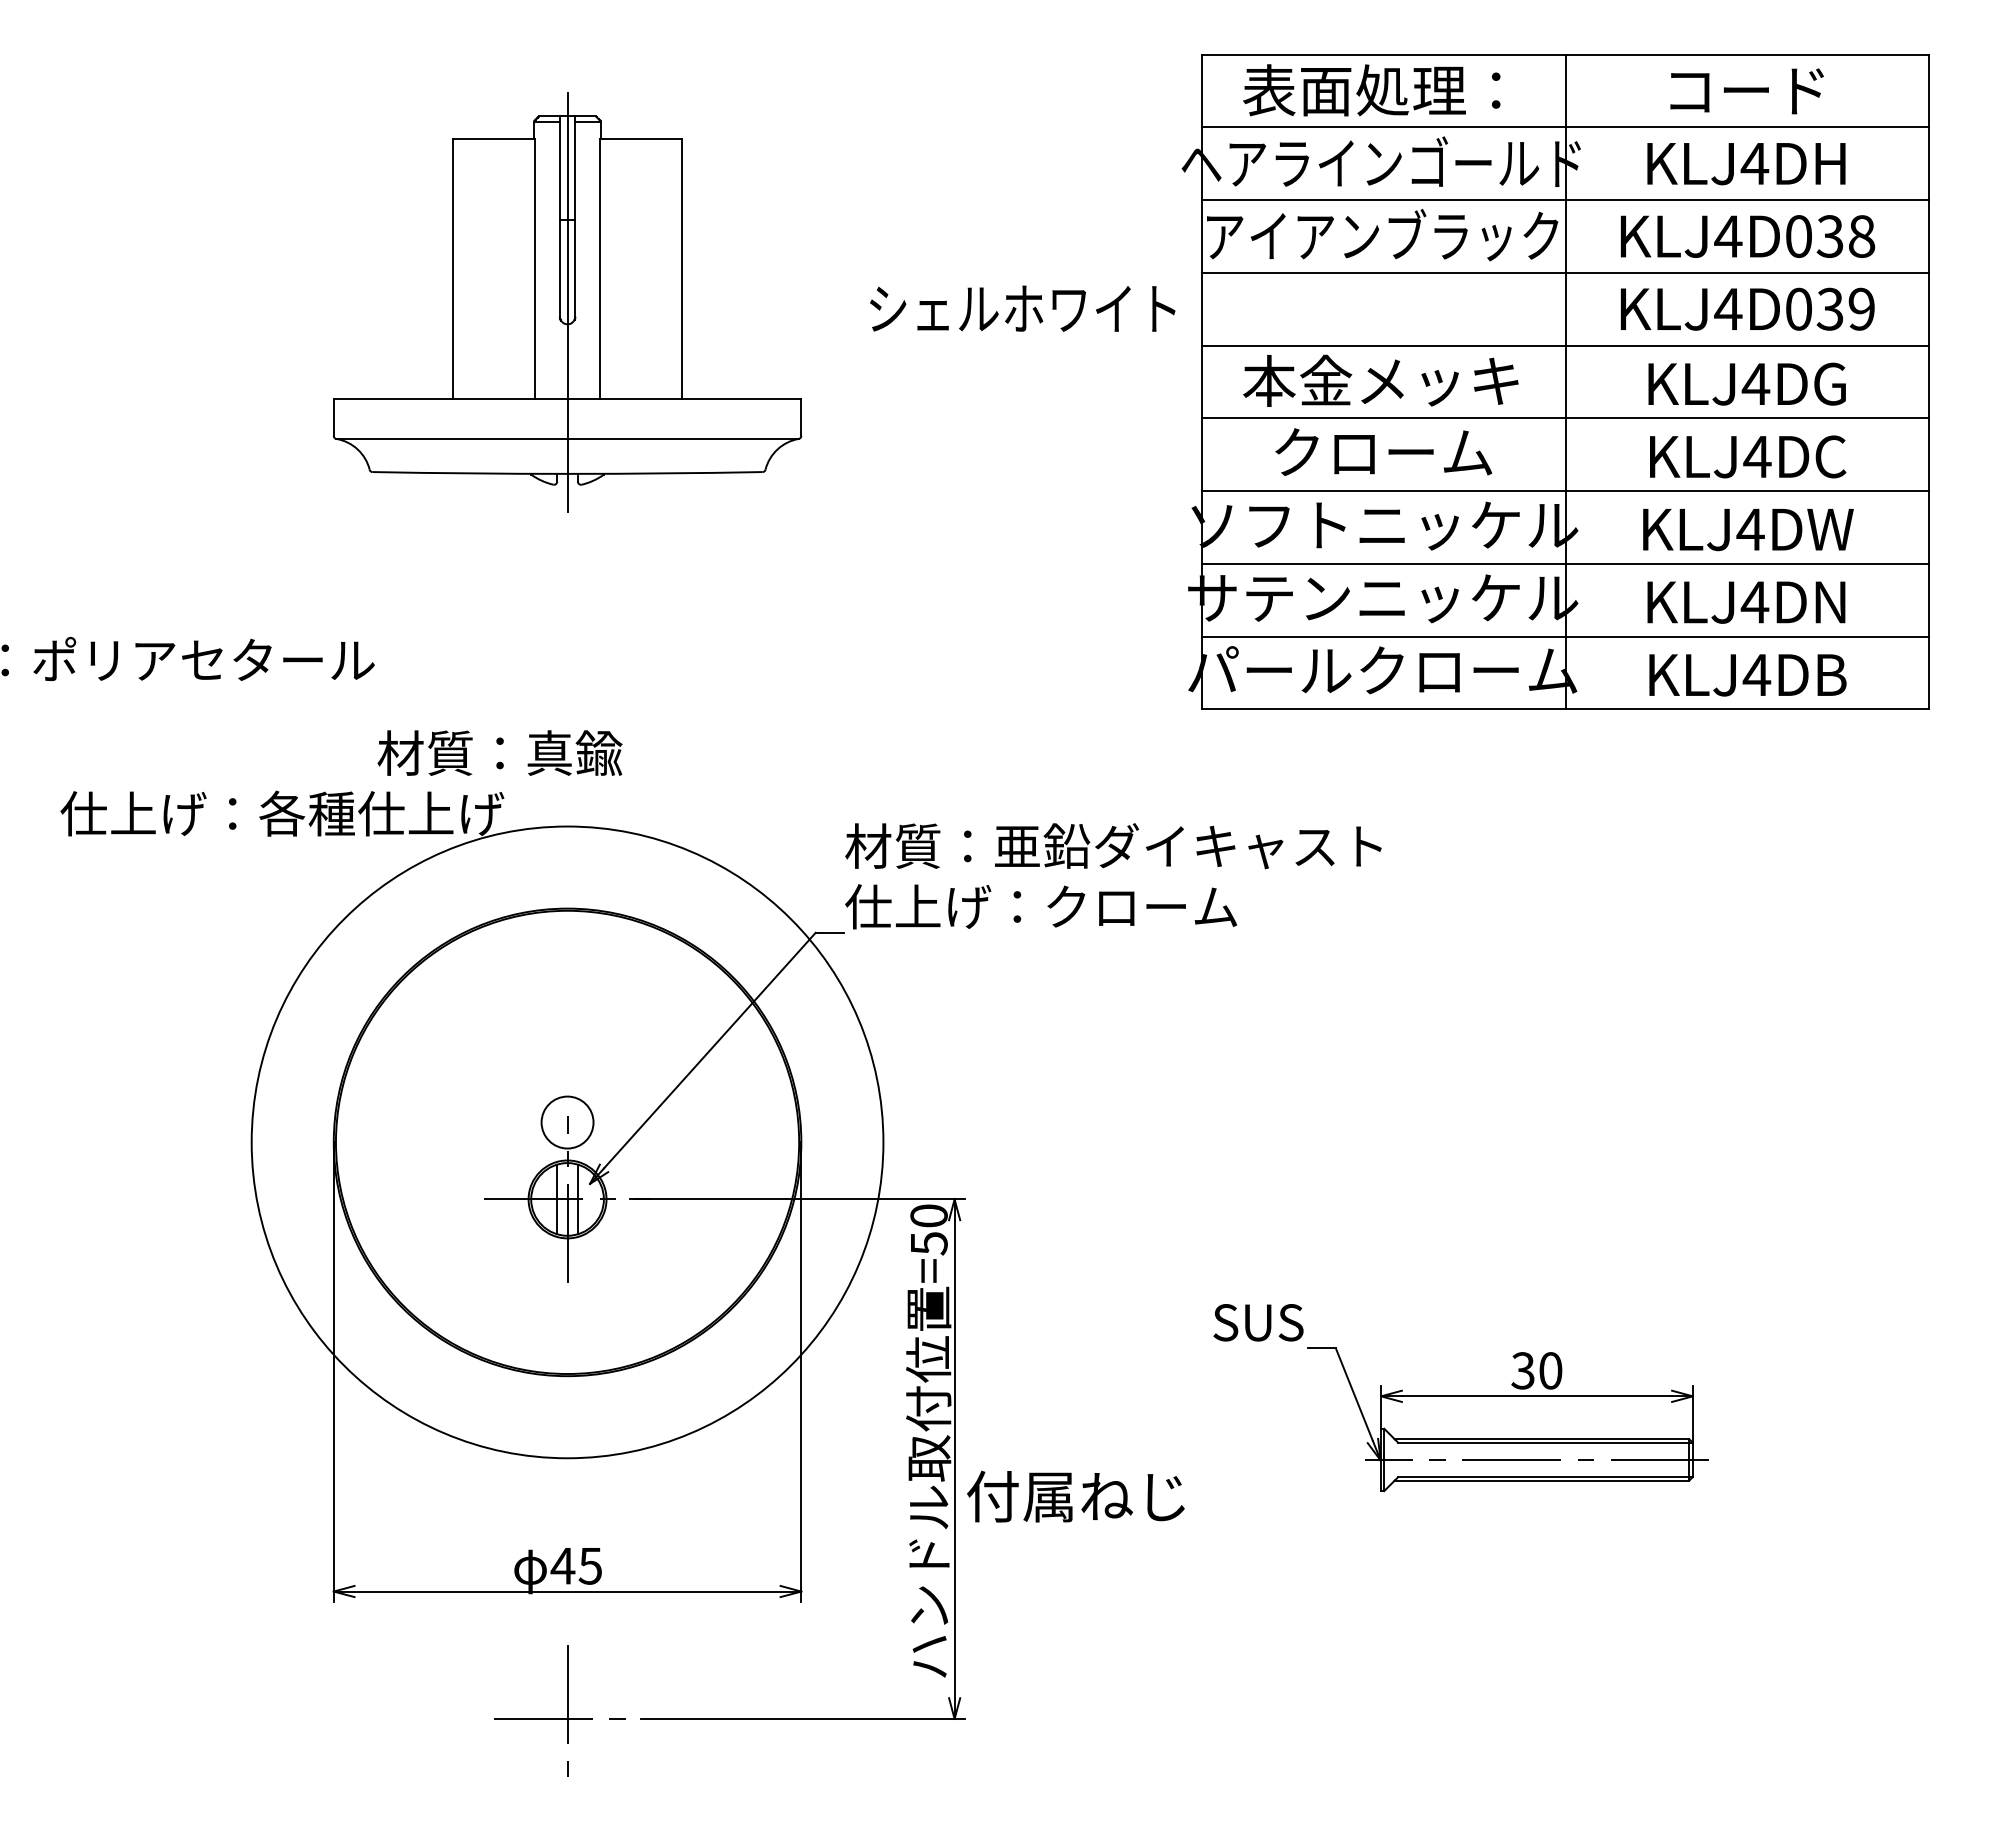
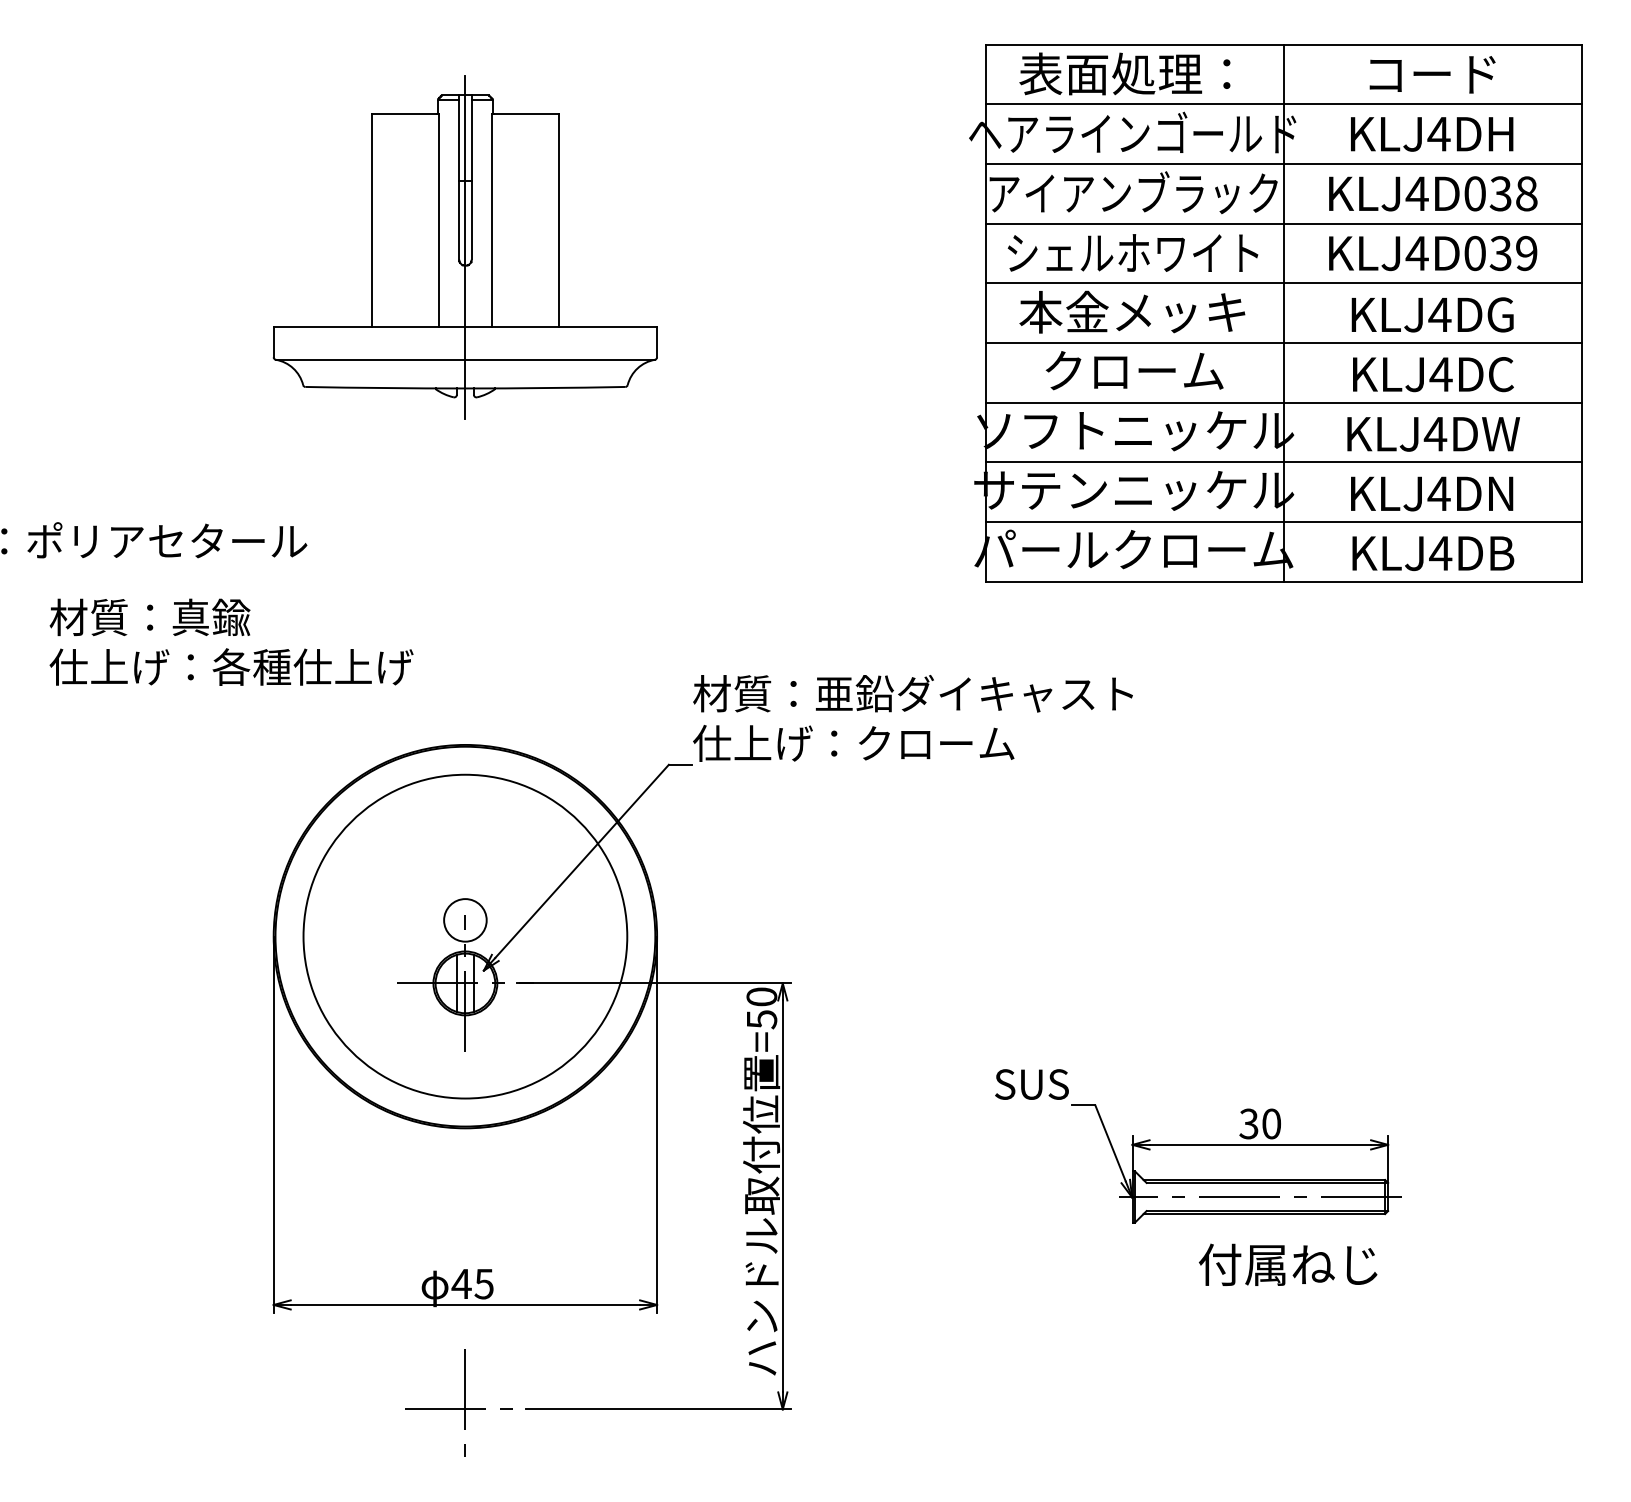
text: (1022, 308) -> (1132, 252), moved
text: (499, 752) -> (149, 616), moved
circle: (567, 1141) -> (465, 935), size x0.62
text: (1075, 1496) -> (1287, 1264), moved

